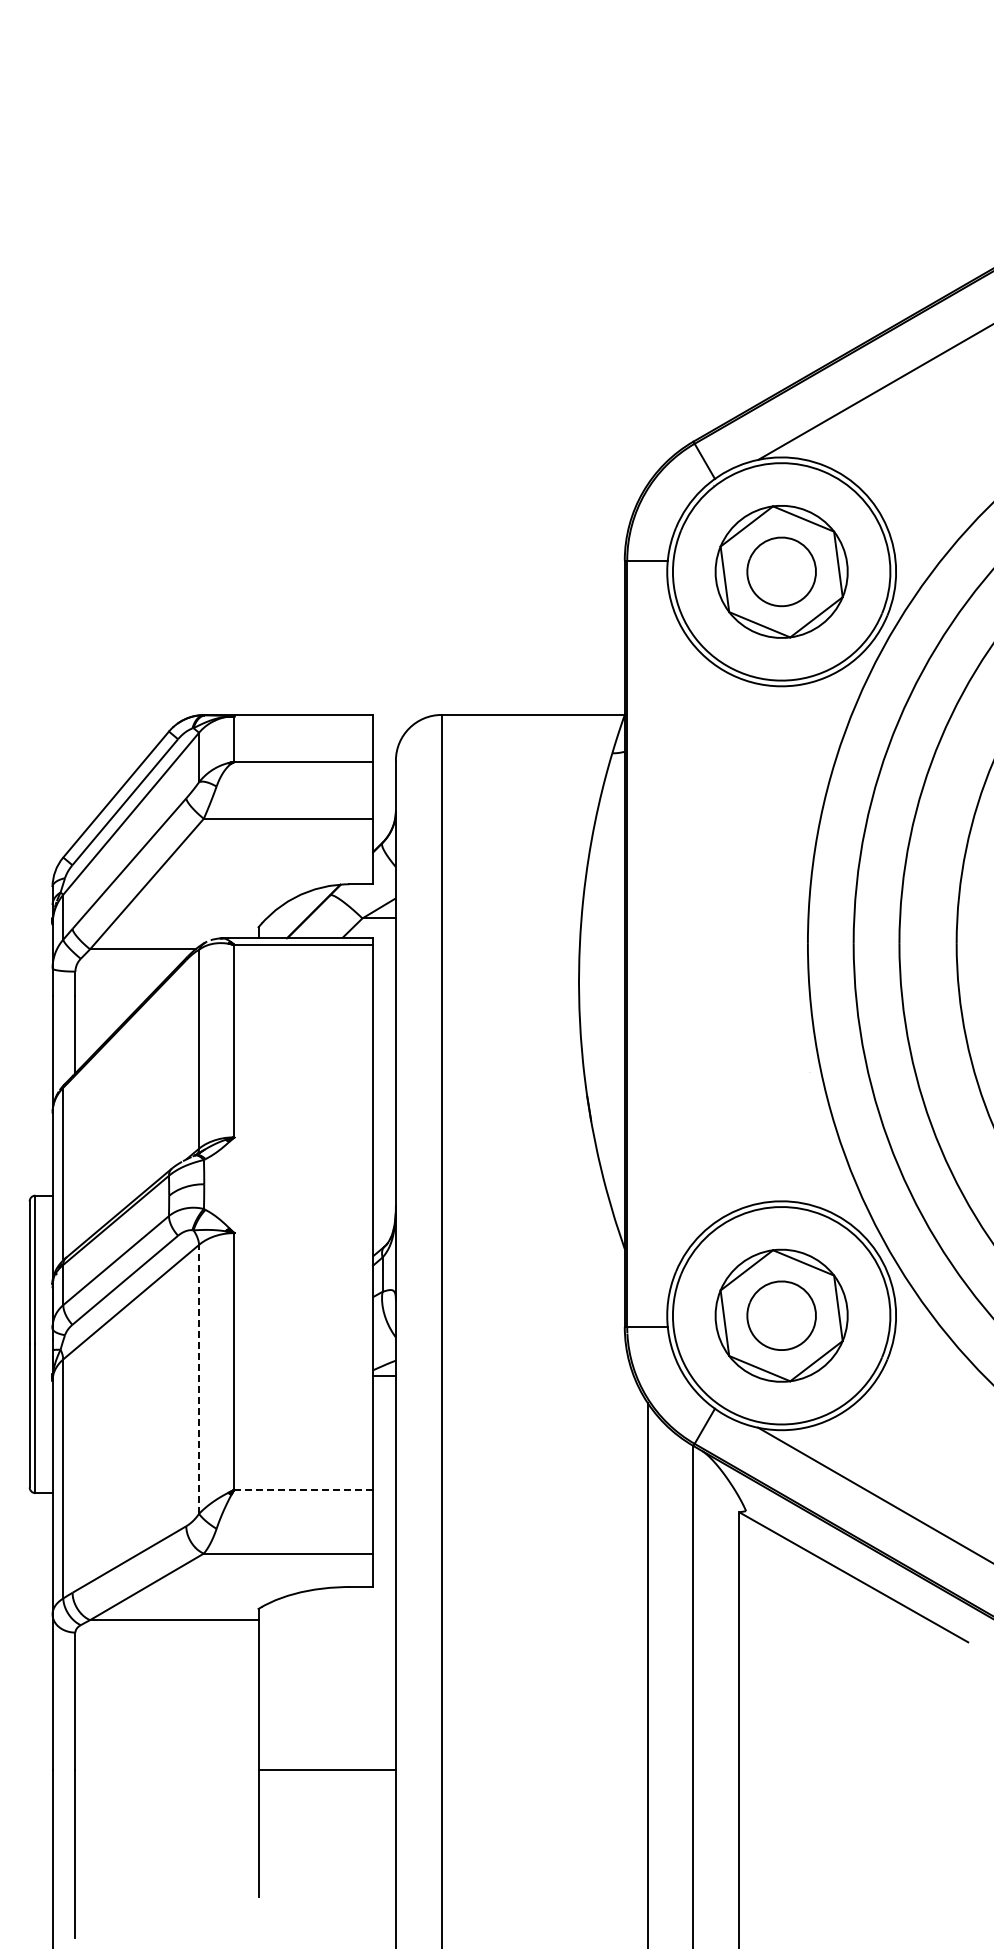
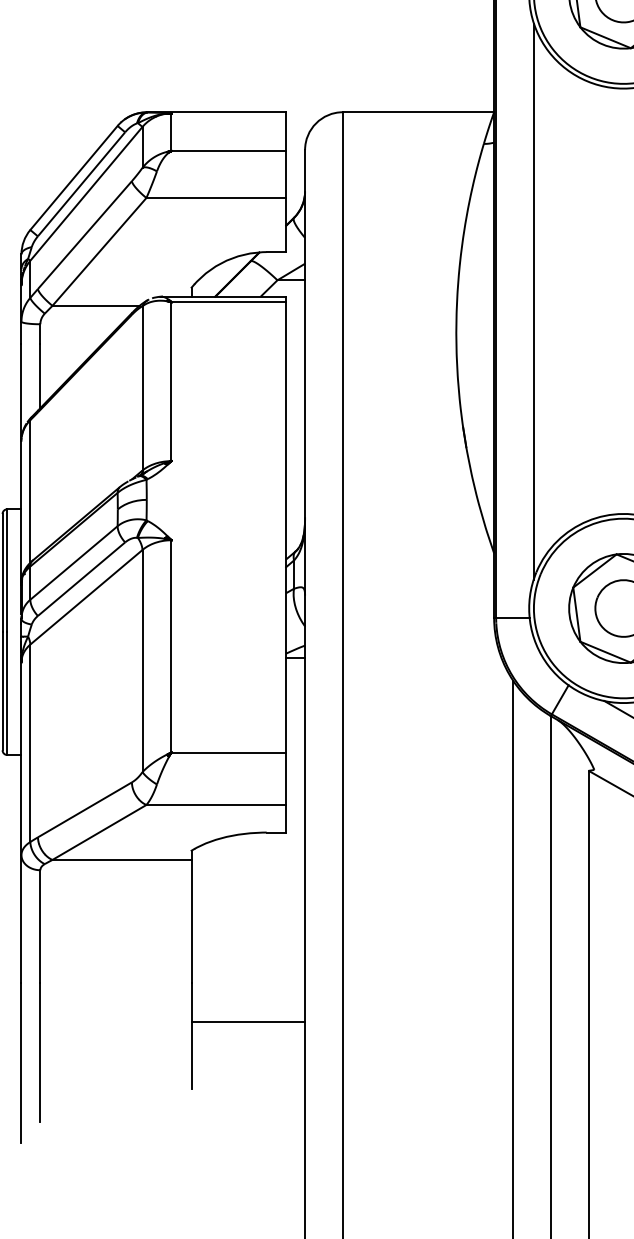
line: (672, 943) -> (533, 301), added
line: (199, 1378) -> (142, 660), dashed -> solid
line: (304, 1490) -> (229, 752), dashed -> solid
line: (326, 1769) -> (247, 1021), moved

